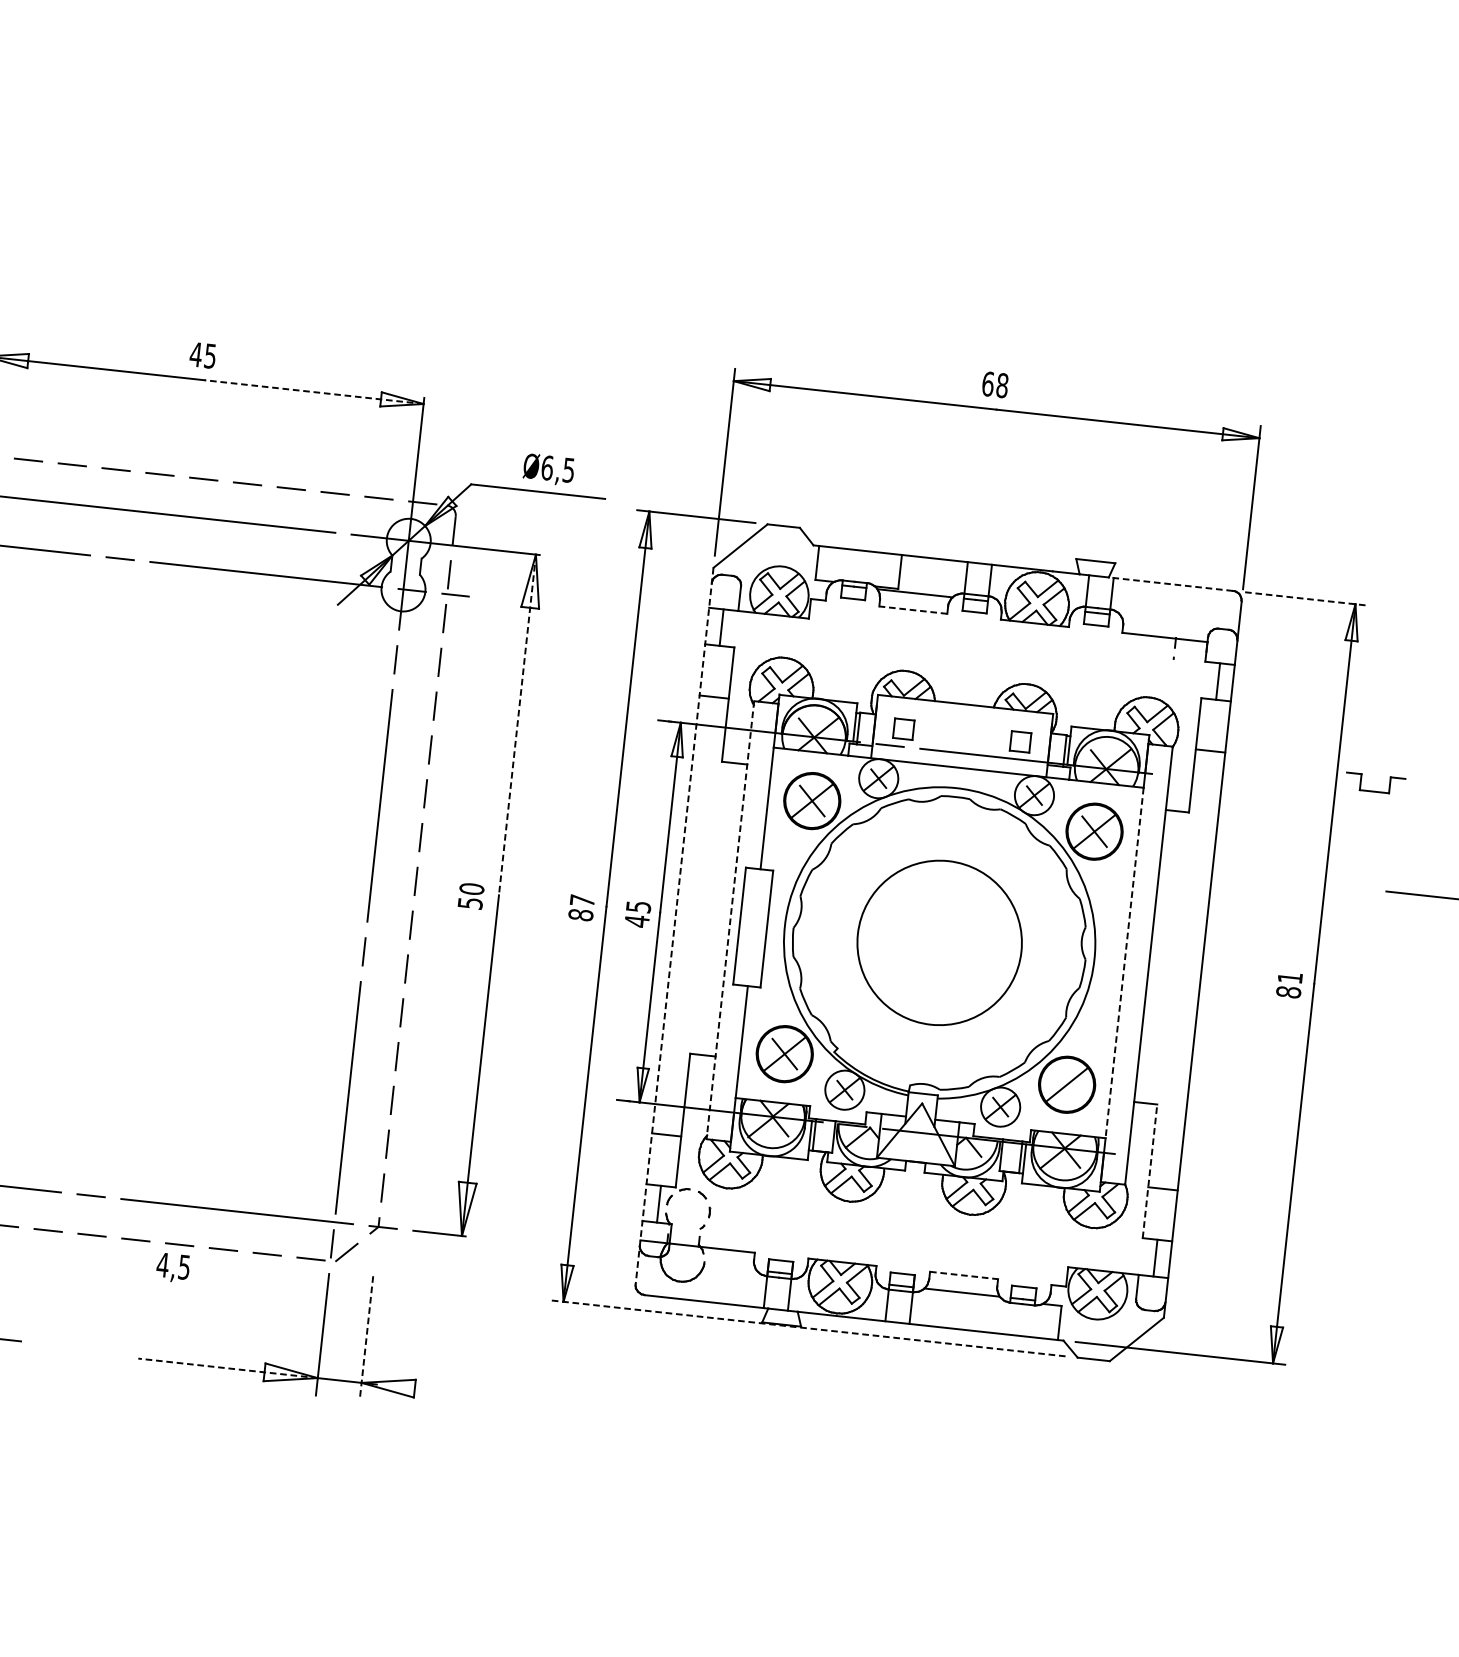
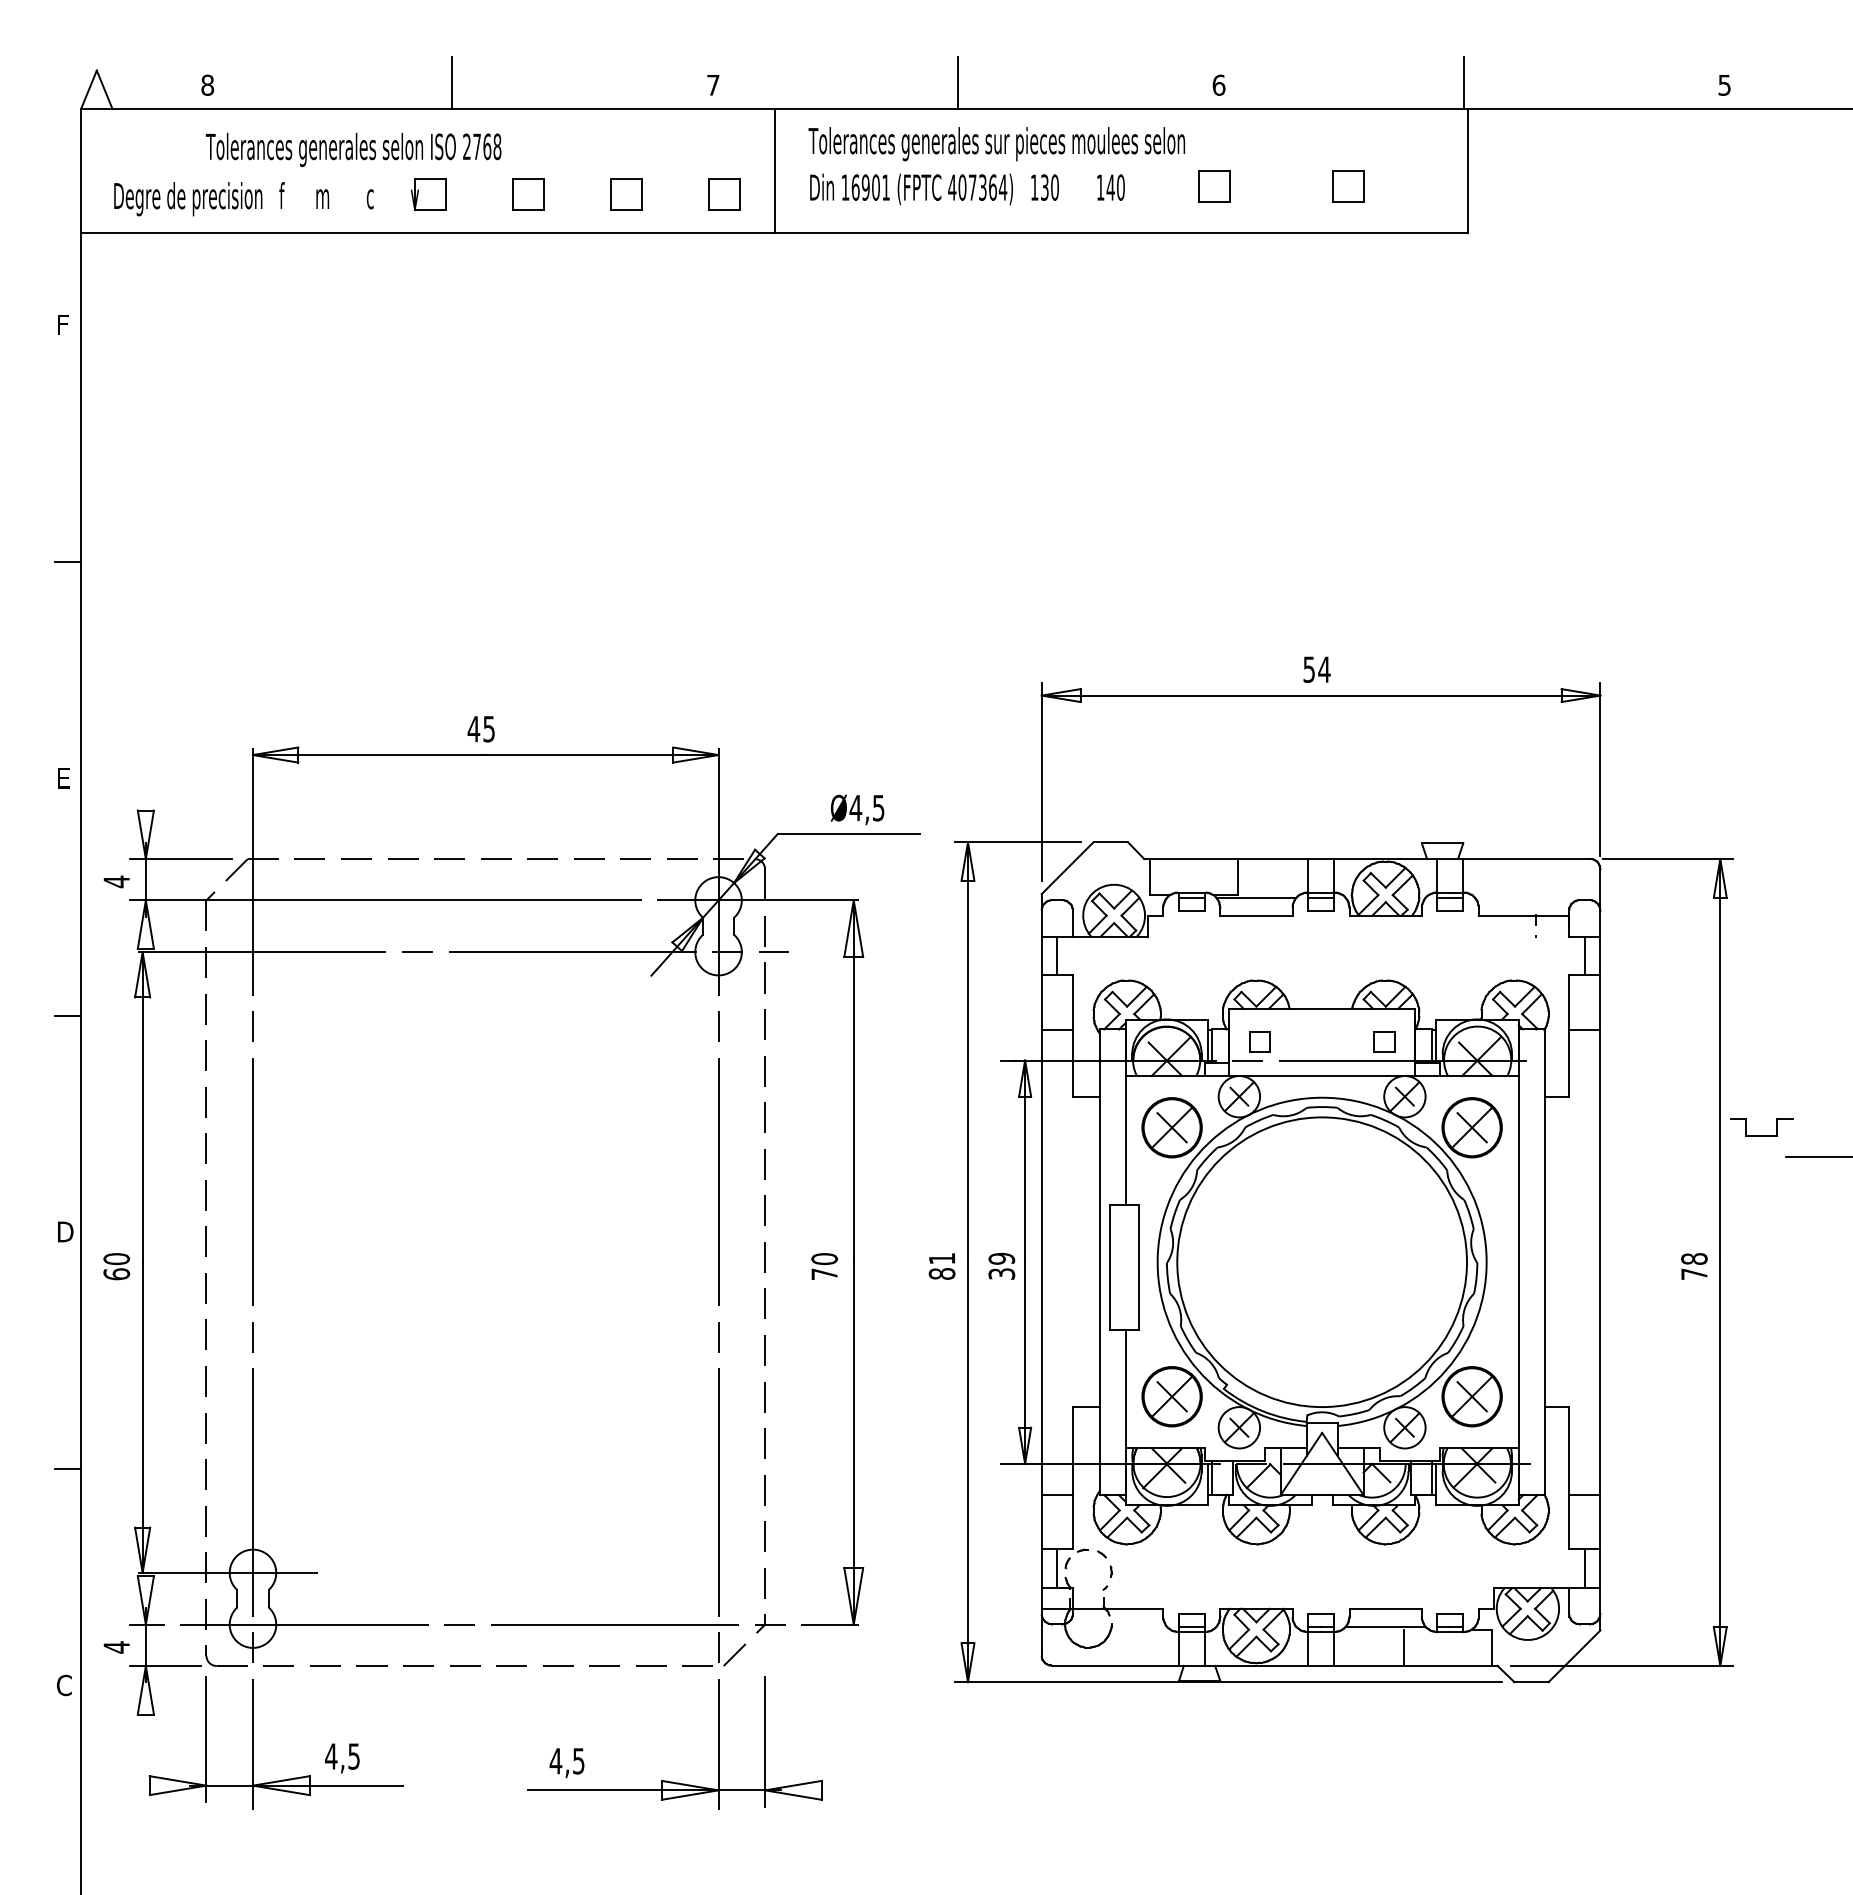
text: (994, 384) -> (1316, 669), 68 -> 54
line: (313, 392) -> (601, 755), dashed -> solid
text: (547, 467) -> (855, 807), Ø6,5 -> Ø4,5
line: (1171, 584) -> (1524, 859), dashed -> solid
line: (1306, 599) -> (1668, 859), dashed -> solid
line: (912, 609) -> (1255, 915), dashed -> solid
line: (517, 724) -> (853, 1081), dashed -> solid
part: (1374, 791) -> (1761, 1135), moved
text: (581, 900) -> (941, 1258), 87 -> 81
text: (470, 902) -> (824, 1273), 50 -> 70
text: (637, 914) -> (1001, 1266), 45 -> 39
line: (730, 920) -> (1099, 1262), dashed -> solid
line: (674, 925) -> (1041, 1274), dashed -> solid
circle: (939, 943) -> (1321, 1262), size x1.67
line: (1124, 963) -> (1518, 1262), dashed -> solid
text: (1289, 984) -> (1694, 1266), 81 -> 78
line: (1066, 1084) -> (1471, 1396), added
line: (1150, 1170) -> (1569, 1477), dashed -> solid
text: (172, 1268) -> (566, 1763), moved
line: (964, 1275) -> (1386, 1608), dashed -> solid
line: (976, 1313) -> (1403, 1647), added
line: (807, 1328) -> (1227, 1682), dashed -> solid
line: (366, 1336) -> (765, 1741), dashed -> solid
line: (227, 1368) -> (622, 1790), dashed -> solid

